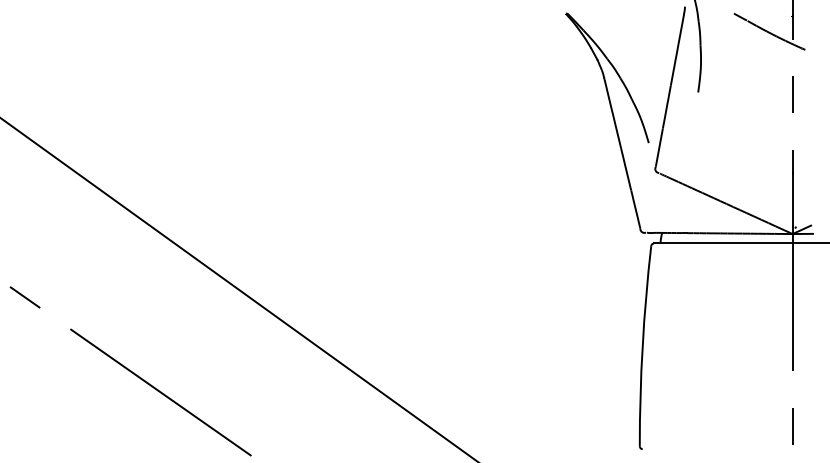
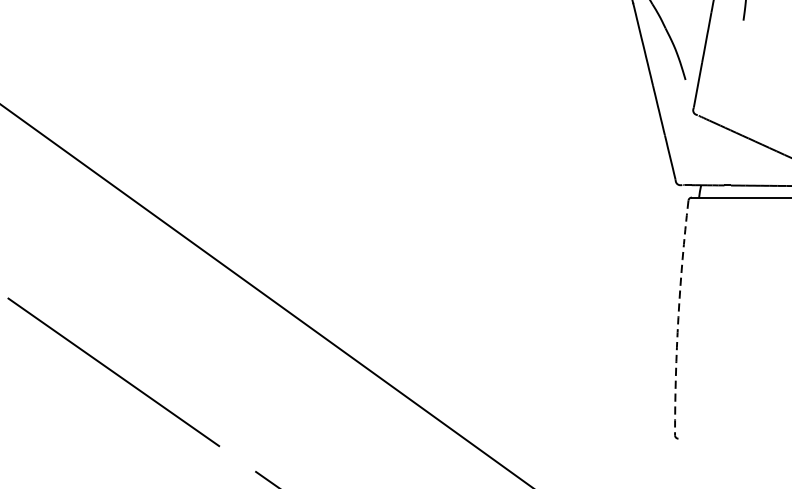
arc: (642, 346) -> (678, 318), solid -> dashed

